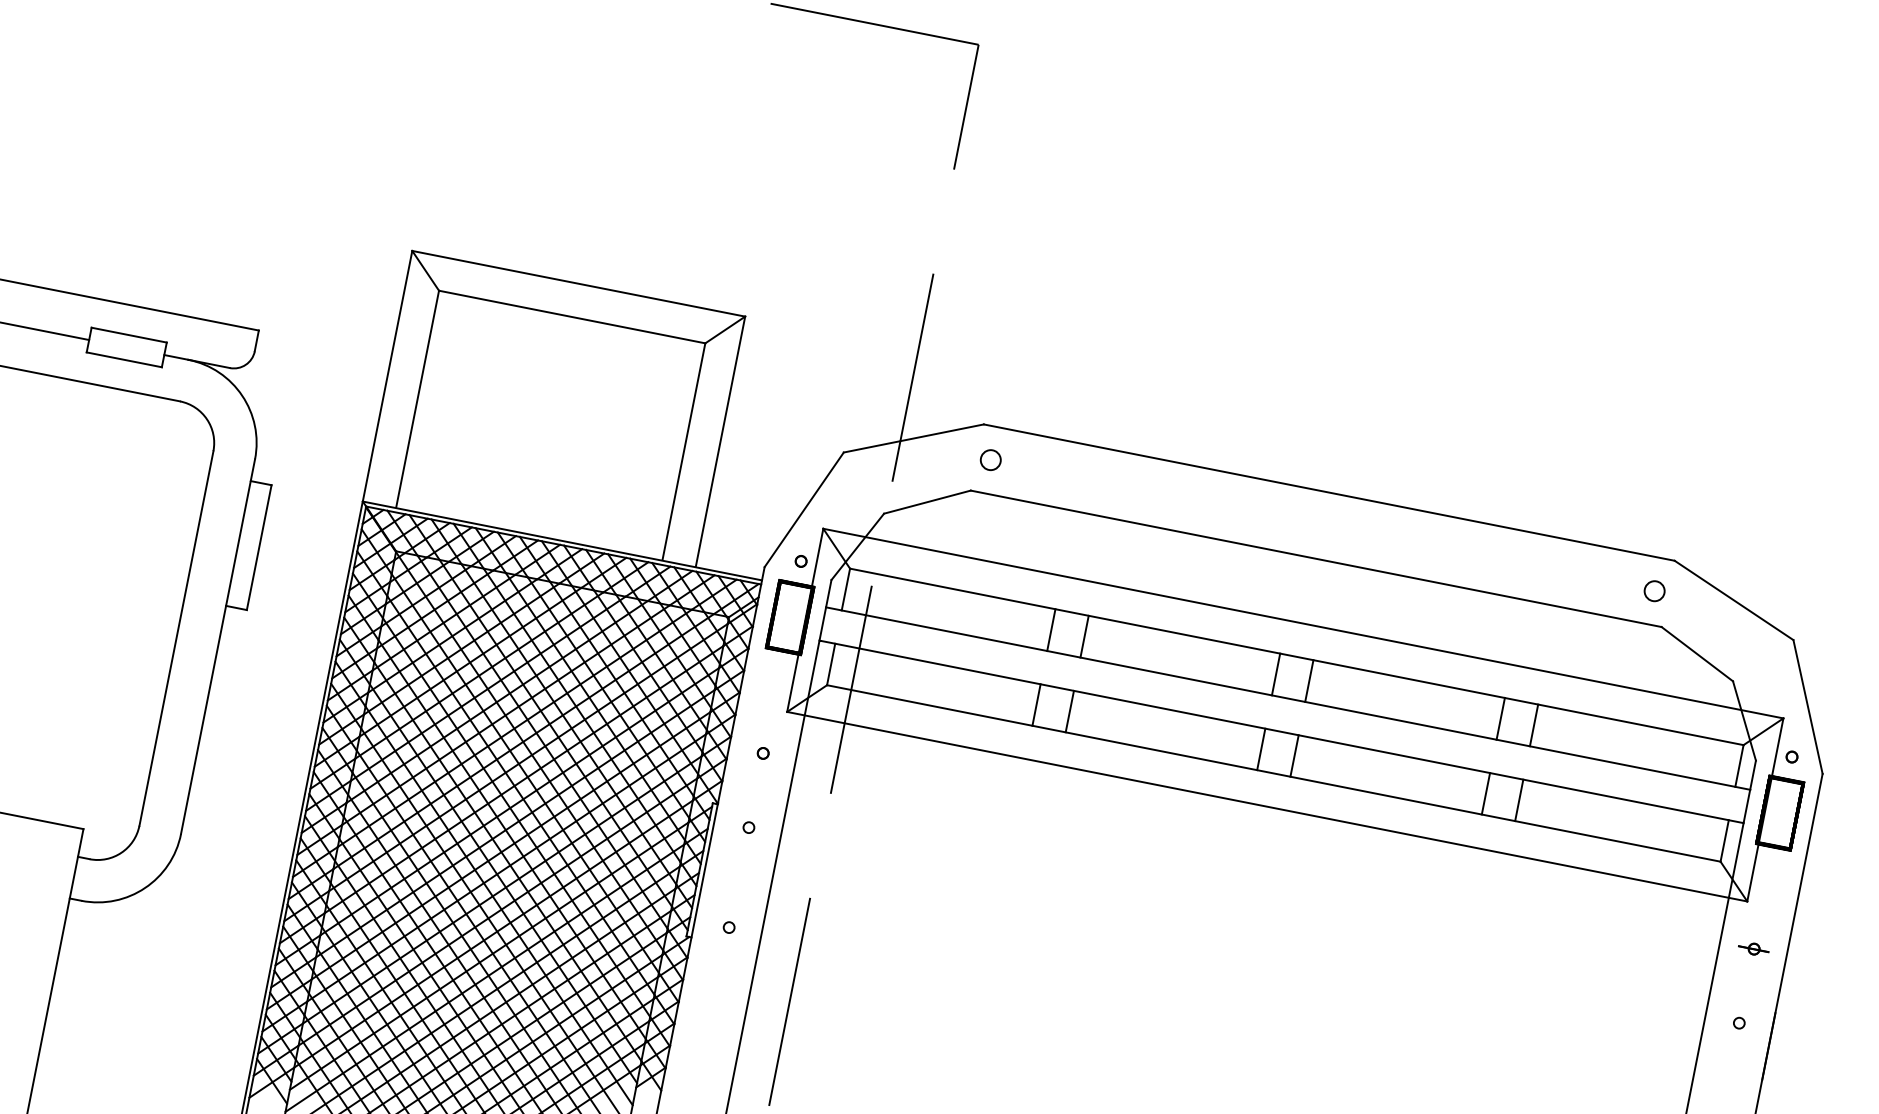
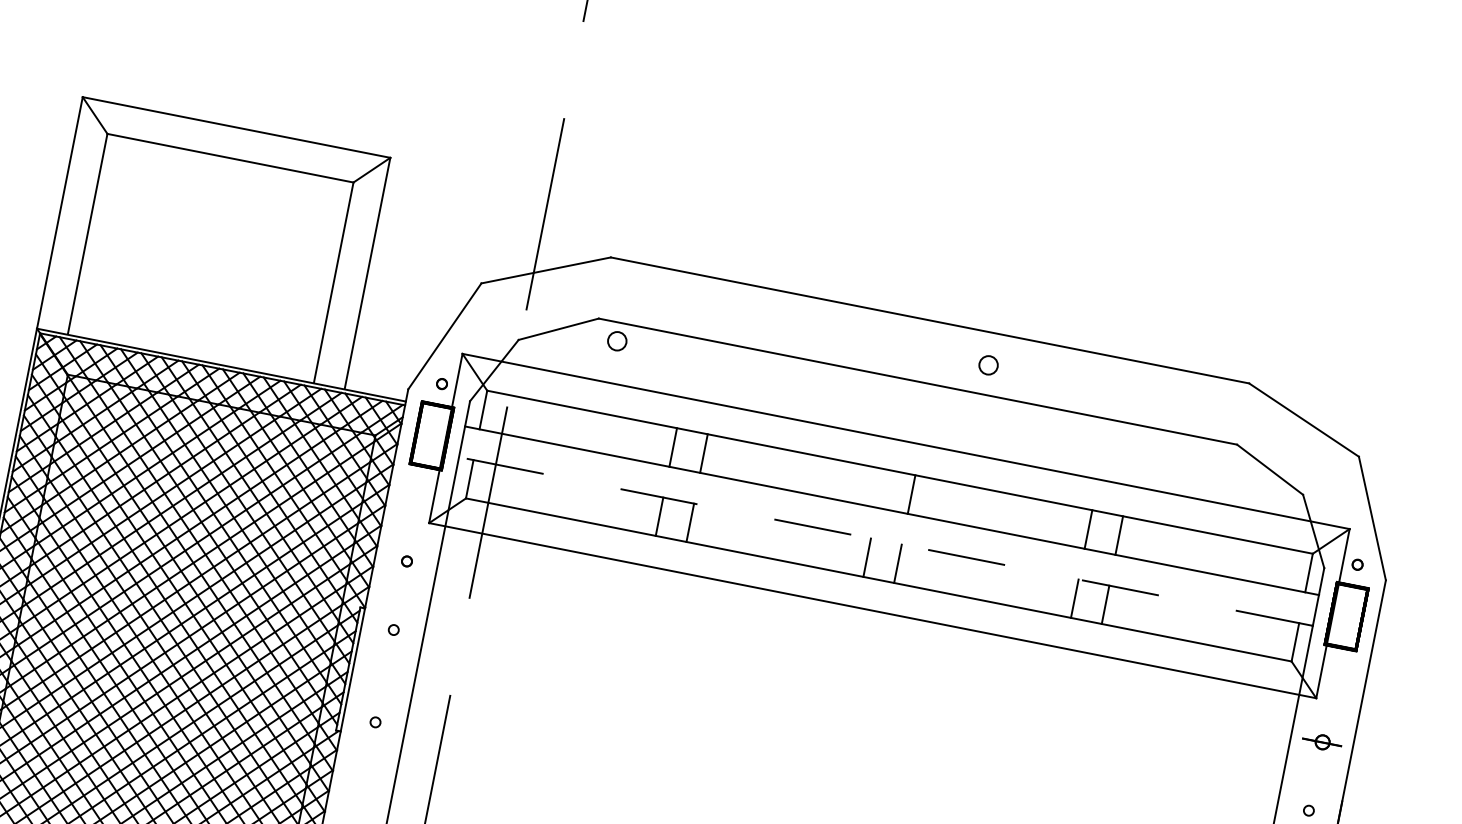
circle: (990, 459) -> (617, 340), moved
circle: (1654, 591) -> (988, 365), moved
line: (1275, 674) -> (880, 488), removed
line: (1281, 731) -> (885, 541), solid -> dashed
part: (1753, 948) -> (1322, 741), size x1.4

